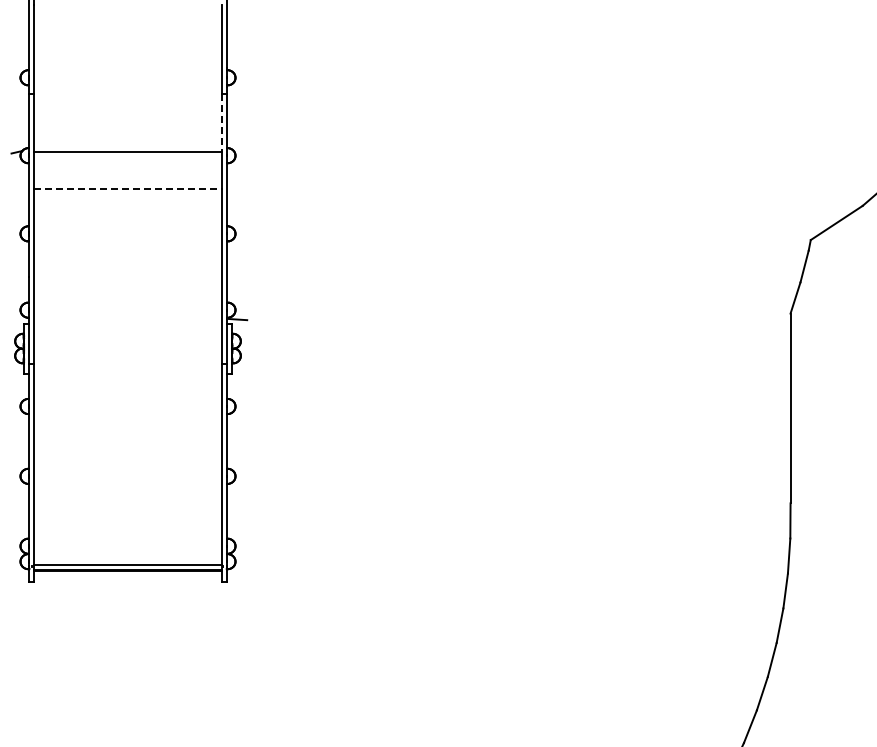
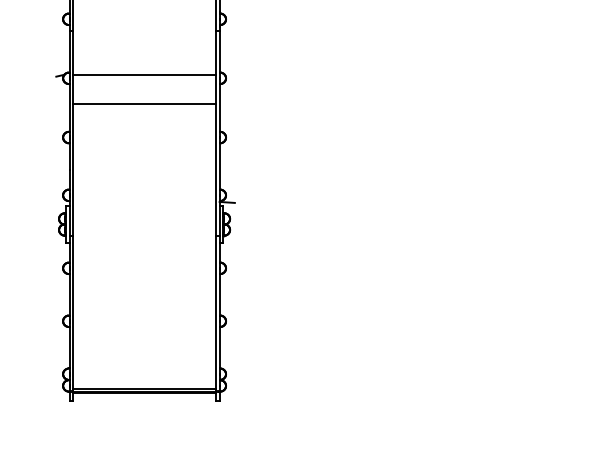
line: (222, 123) -> (216, 53), dashed -> solid
line: (128, 189) -> (144, 103), dashed -> solid

